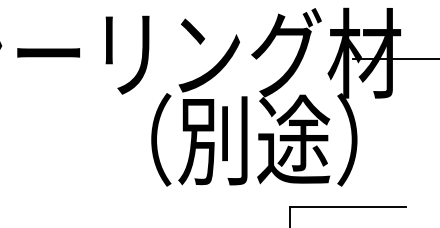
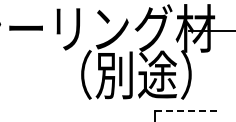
line: (347, 206) -> (186, 110), solid -> dashed

